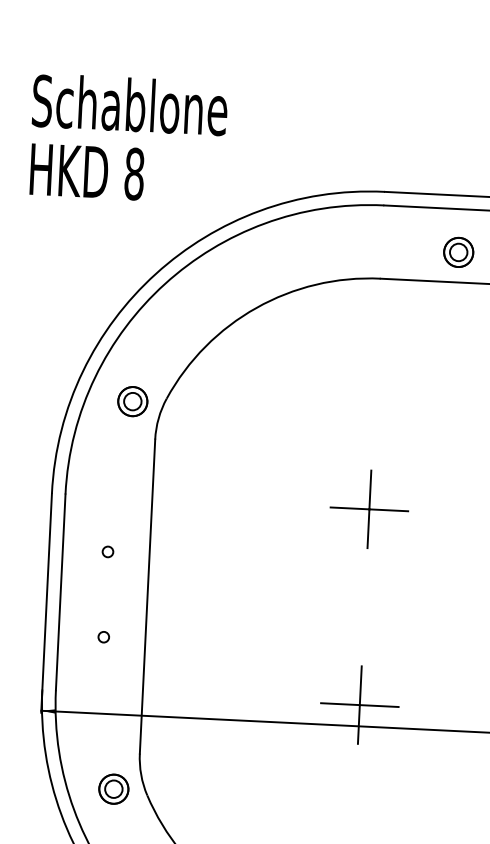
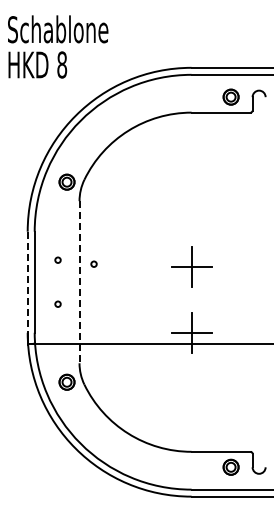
part: (369, 508) -> (191, 266), moved
circle: (176, 561) -> (93, 263), added
line: (46, 592) -> (27, 282), solid -> dashed
line: (147, 597) -> (79, 282), solid -> dashed

